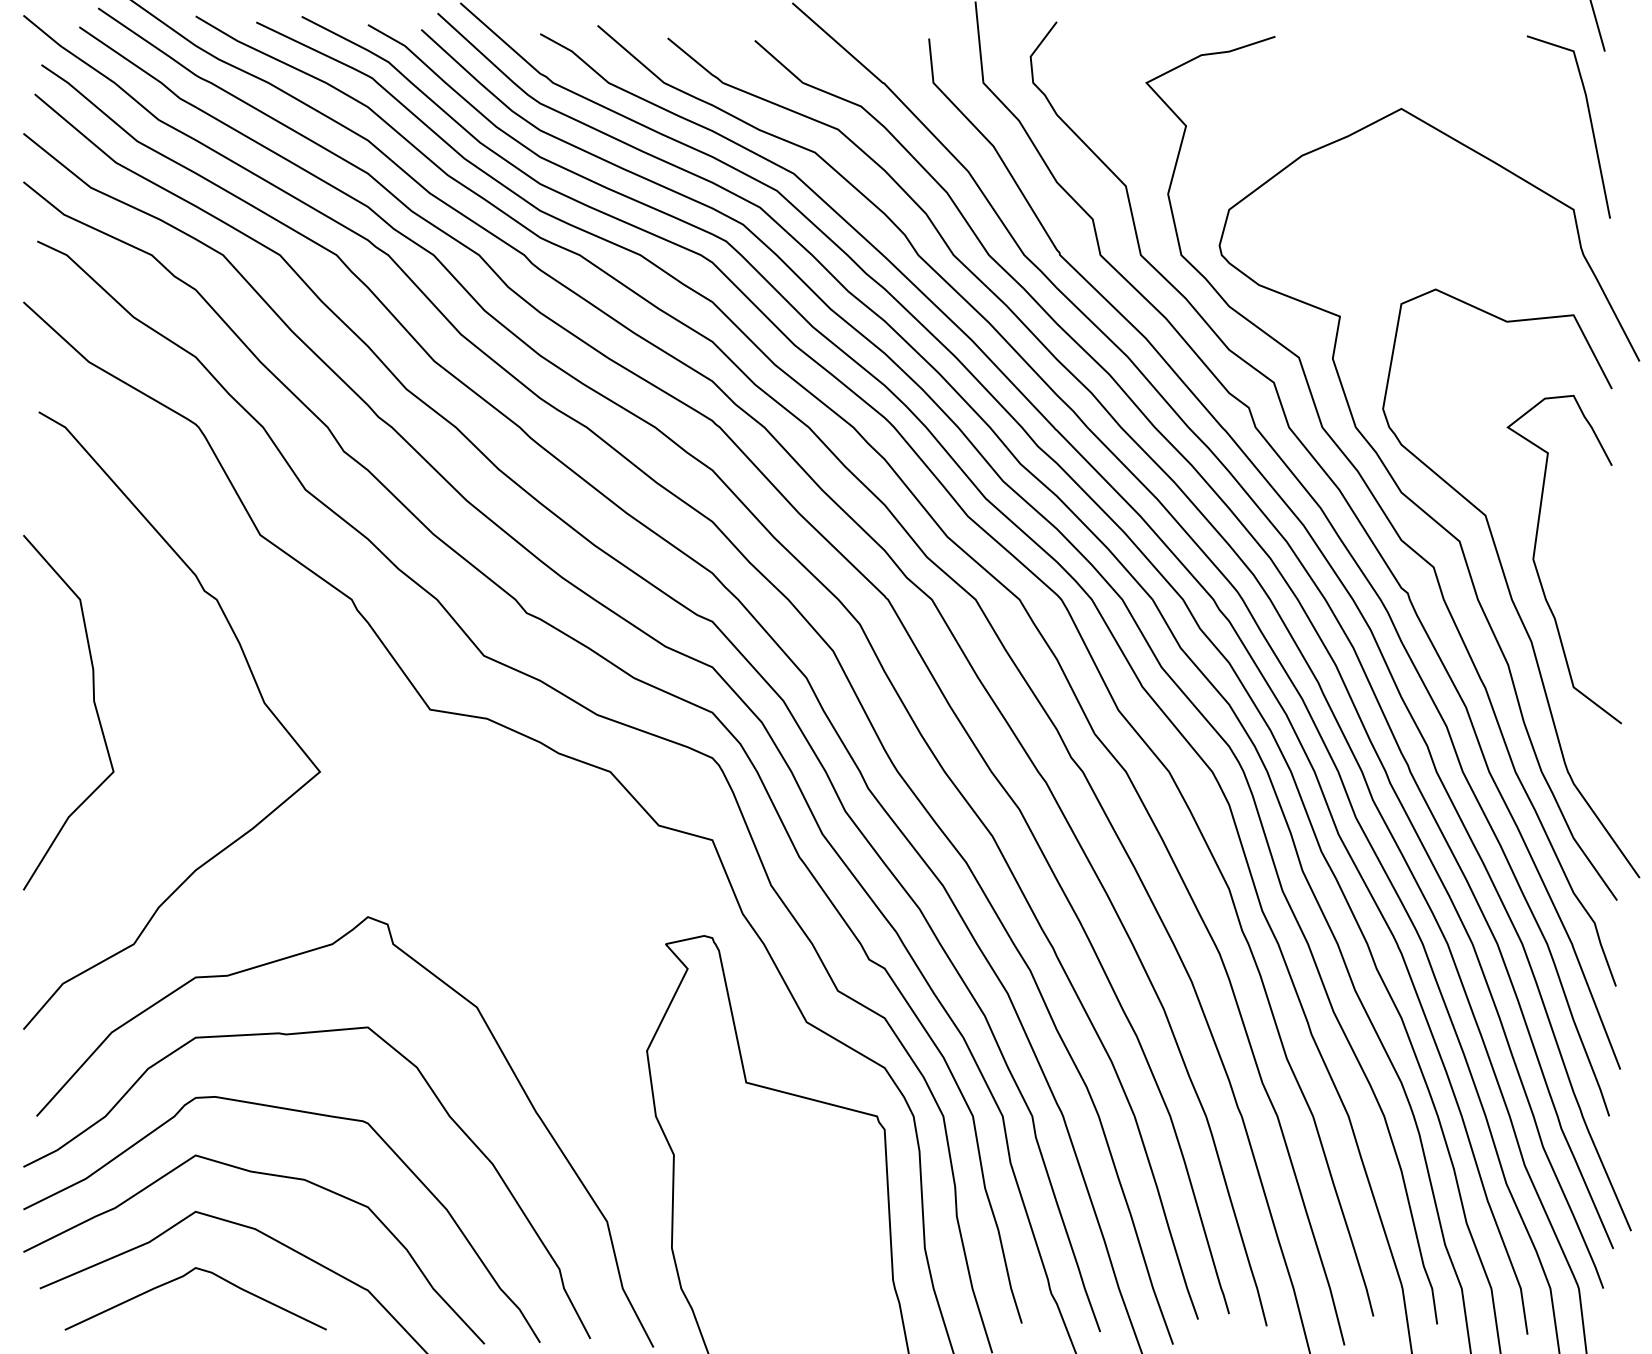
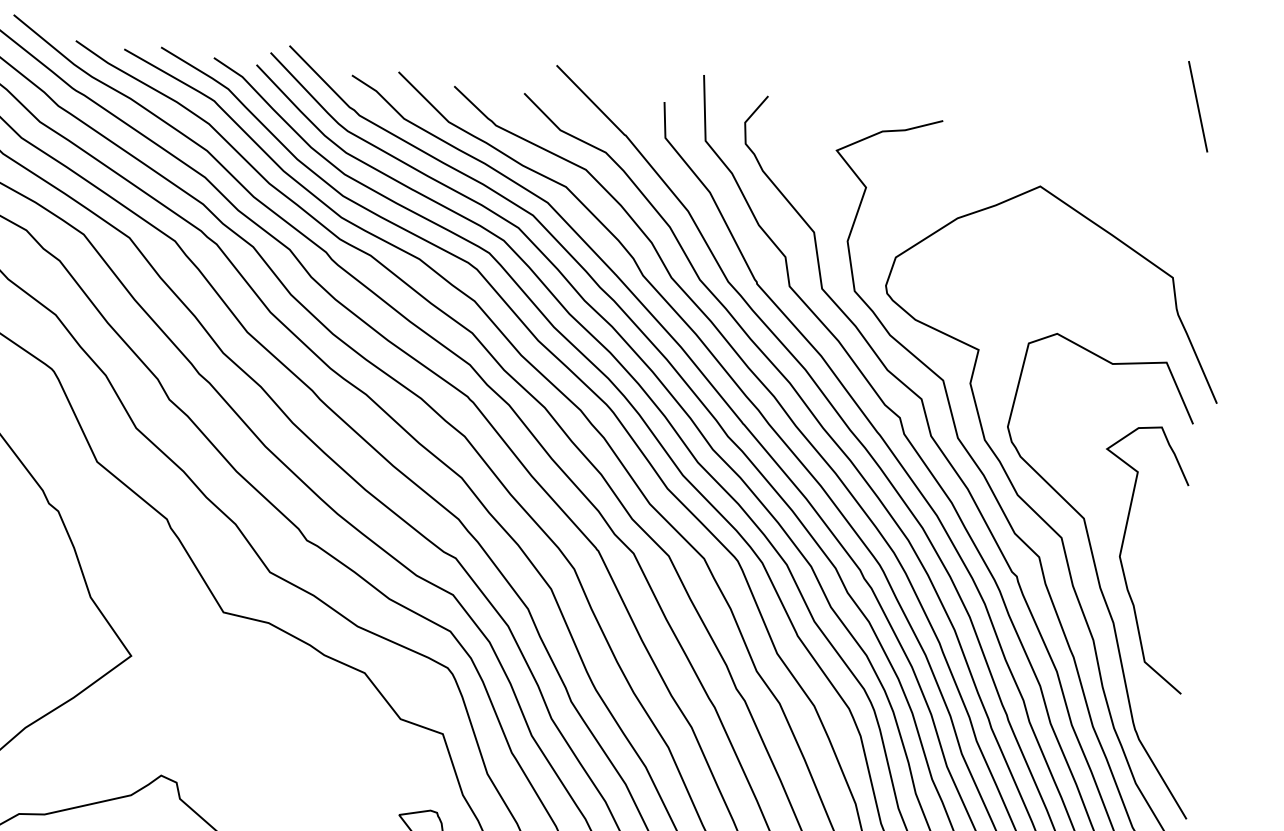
curve: (1590, 124) -> (1191, 210), removed

